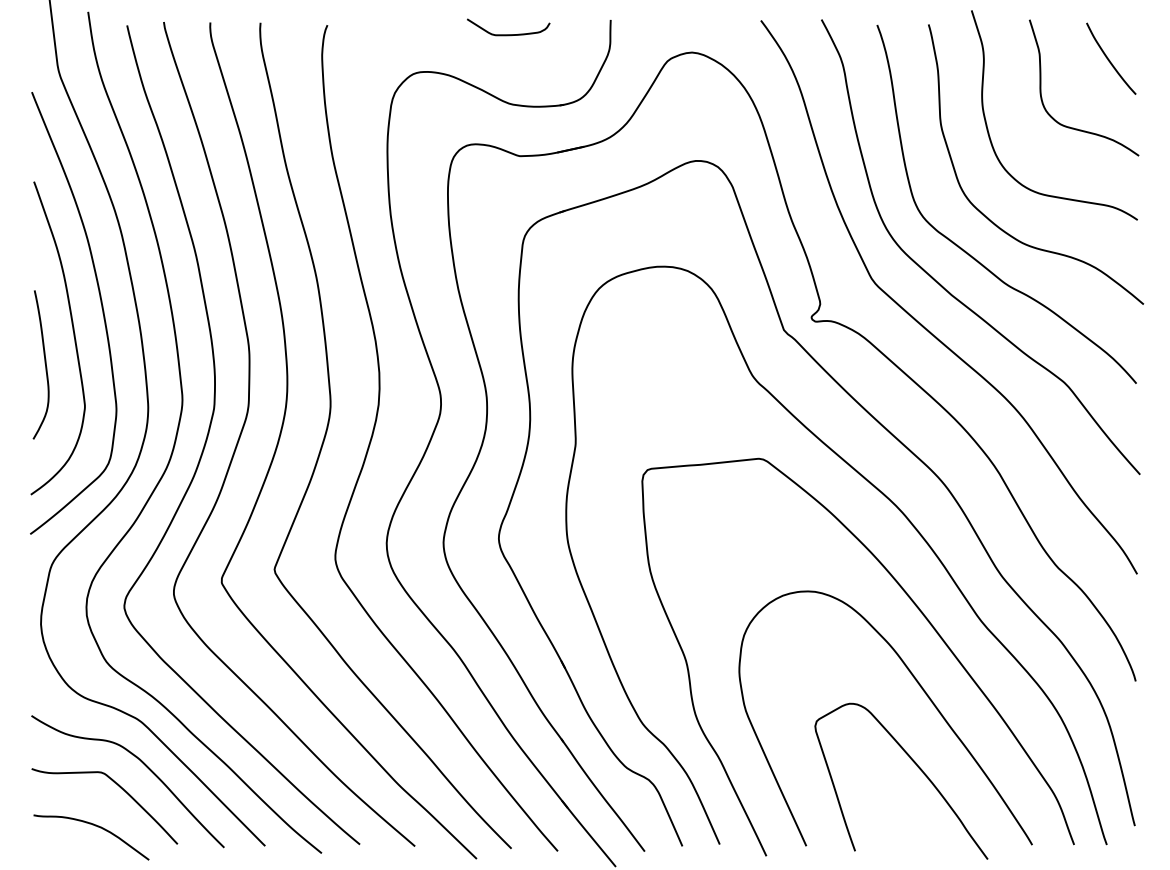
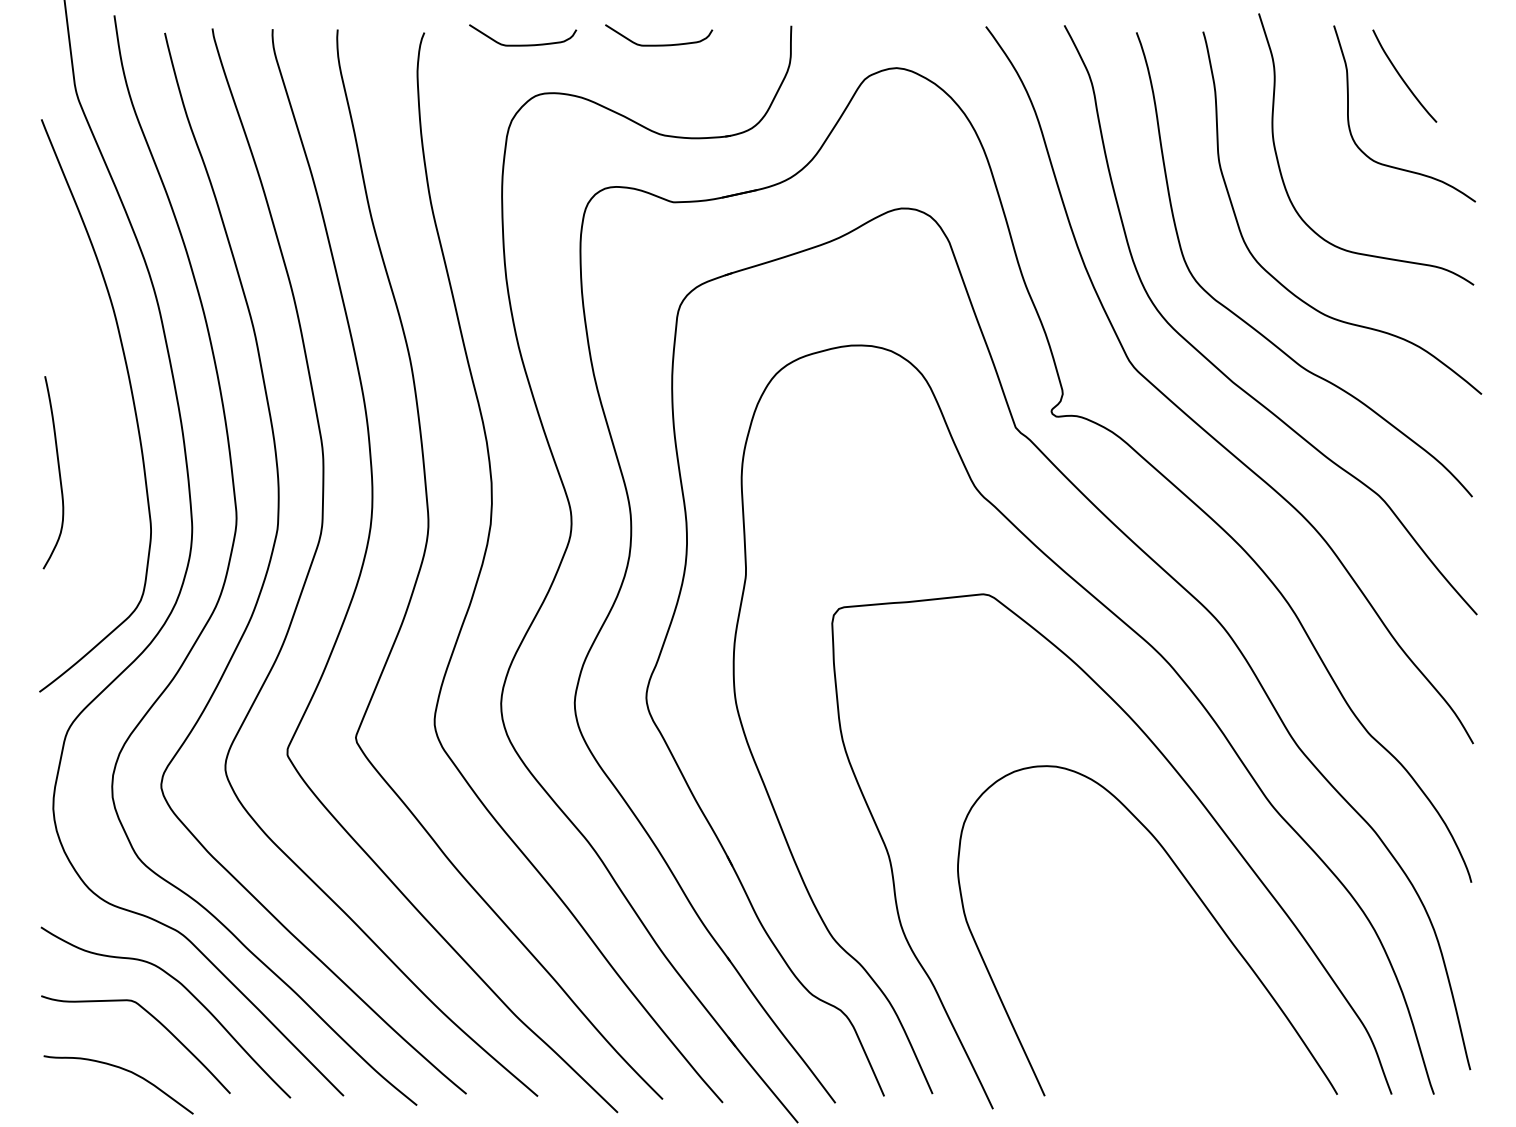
curve: (403, 34) -> (522, 44), added
curve: (1109, 59) -> (1402, 77), moved
curve: (73, 336) -> (95, 435), removed
curve: (917, 767) -> (1188, 994), removed

